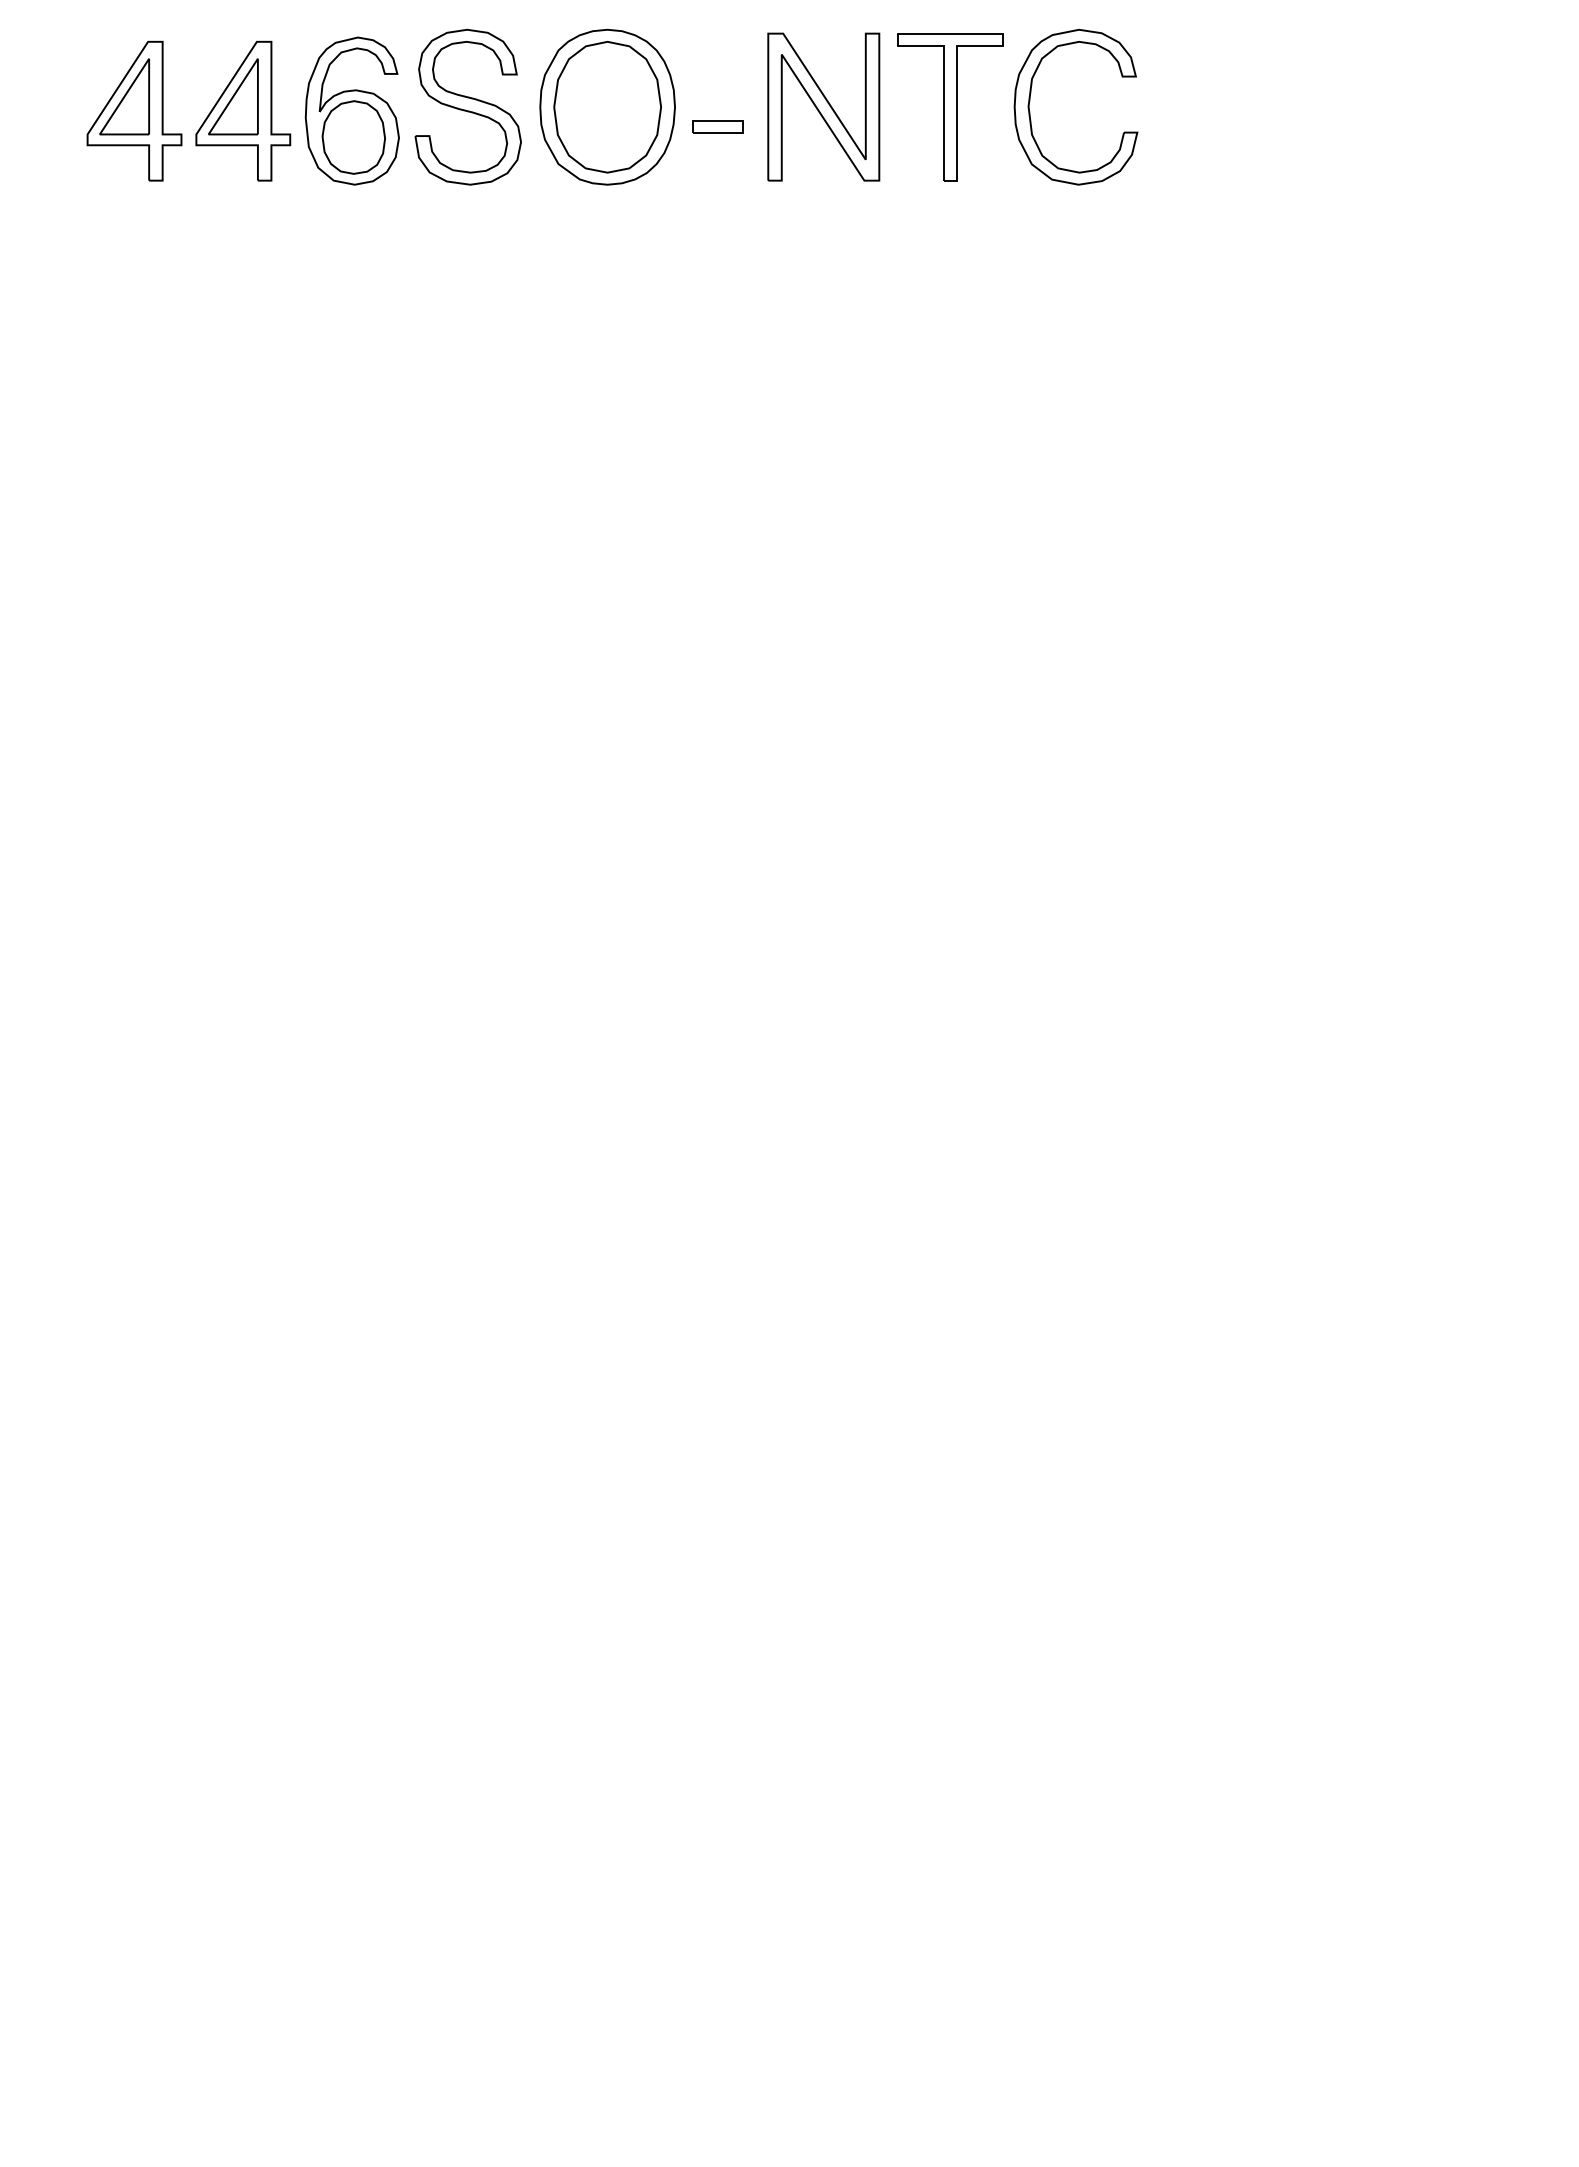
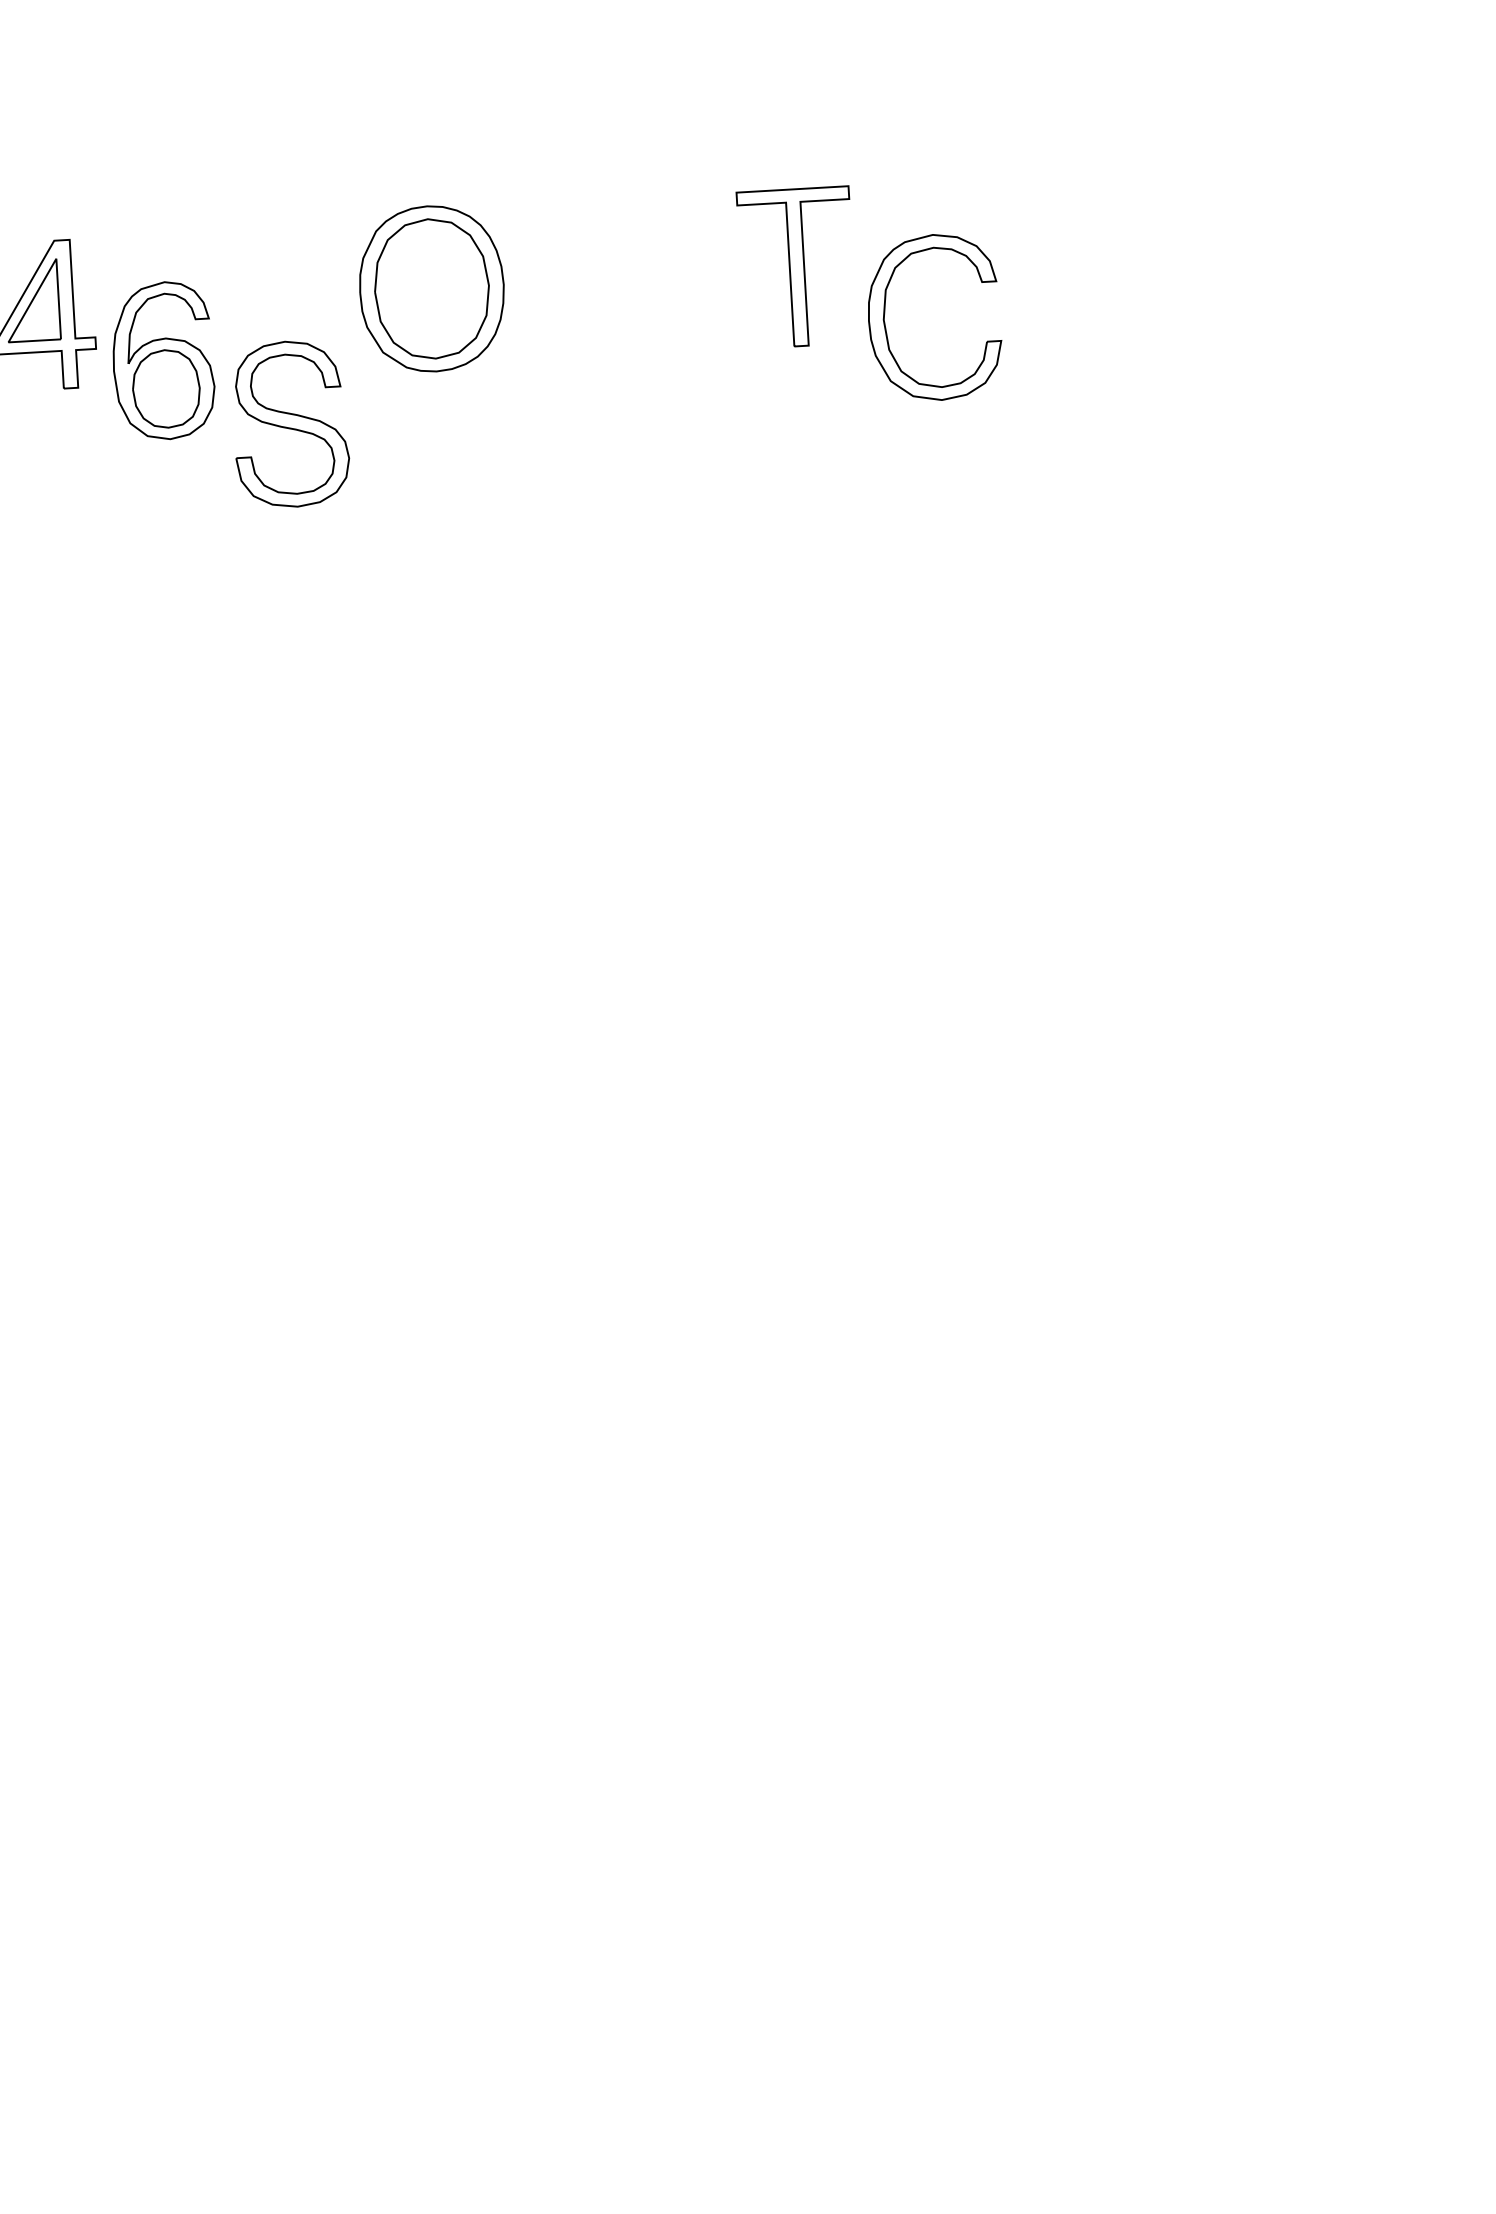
part: (1030, 101) -> (885, 314), moved
part: (467, 106) -> (289, 423), moved
part: (823, 106) -> (661, 274), removed
part: (351, 110) -> (162, 360), moved
part: (717, 126) -> (550, 302), removed

